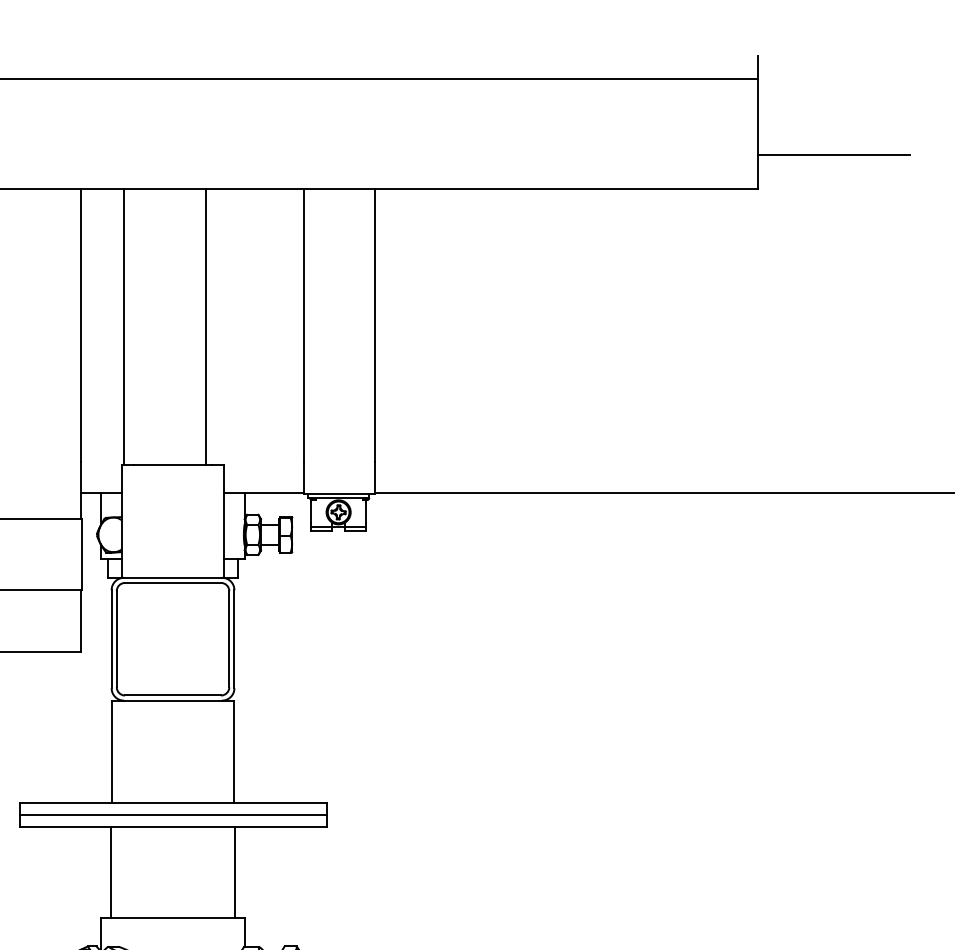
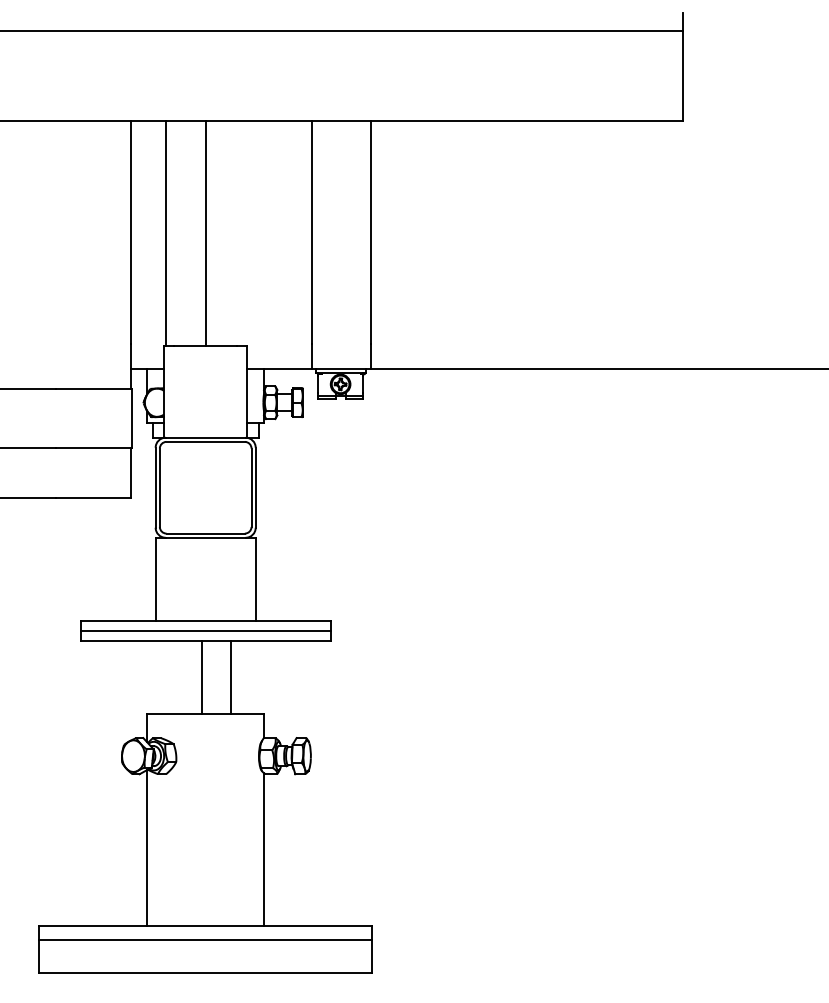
line: (833, 155) -> (743, 93), removed
line: (205, 327) -> (206, 233), moved
line: (111, 872) -> (202, 677), moved
line: (234, 872) -> (230, 677), moved

